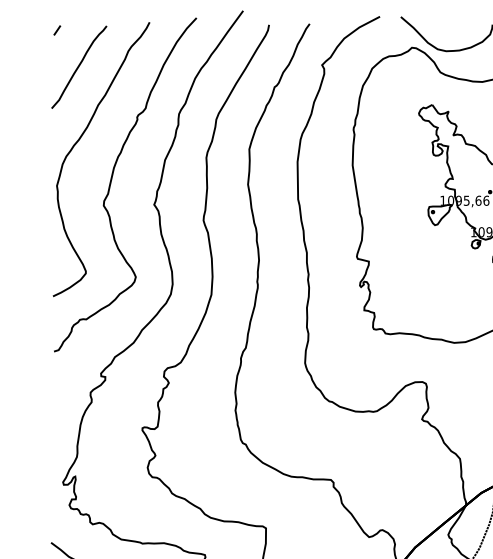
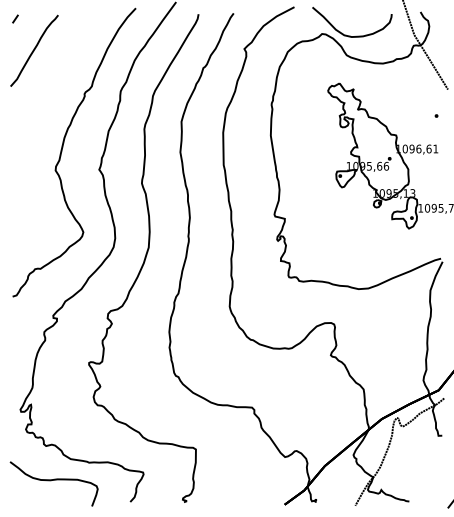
curve: (76, 144) -> (32, 117), removed

